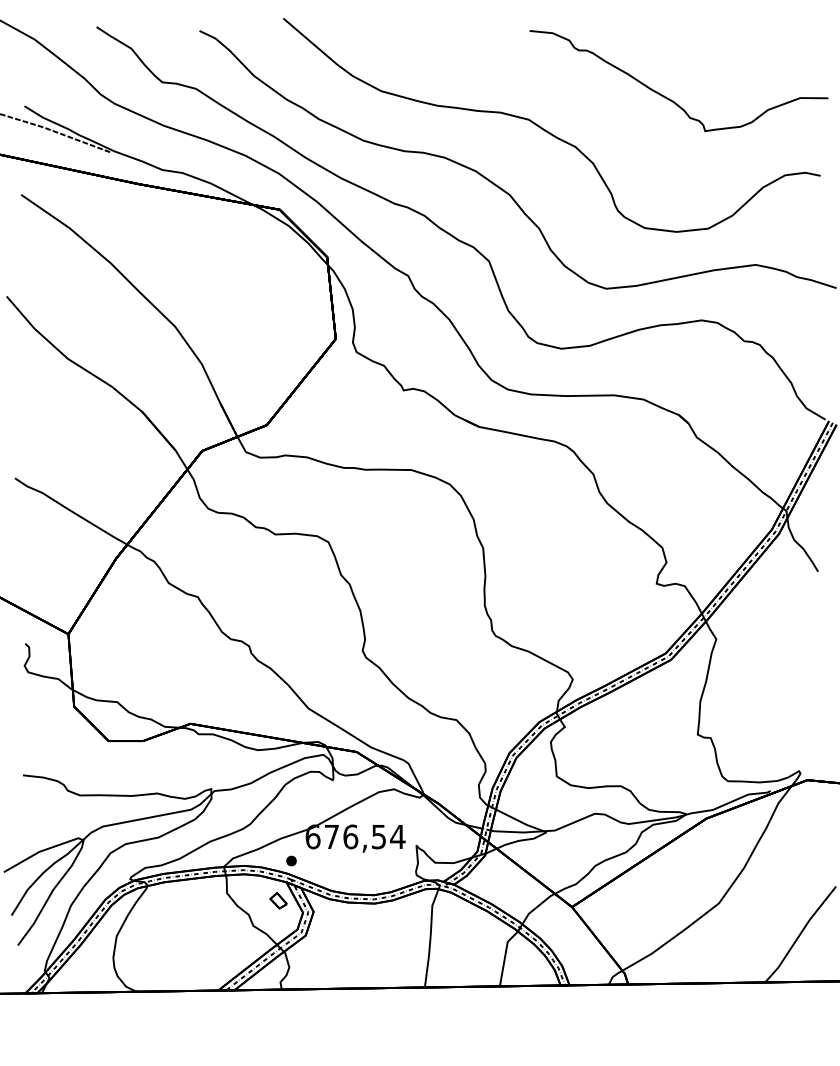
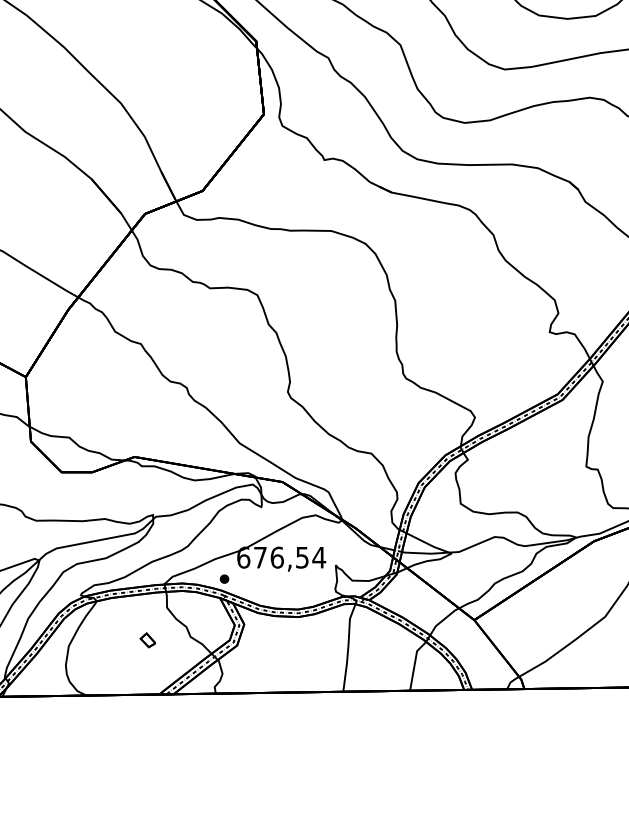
part: (278, 900) -> (147, 640), moved

